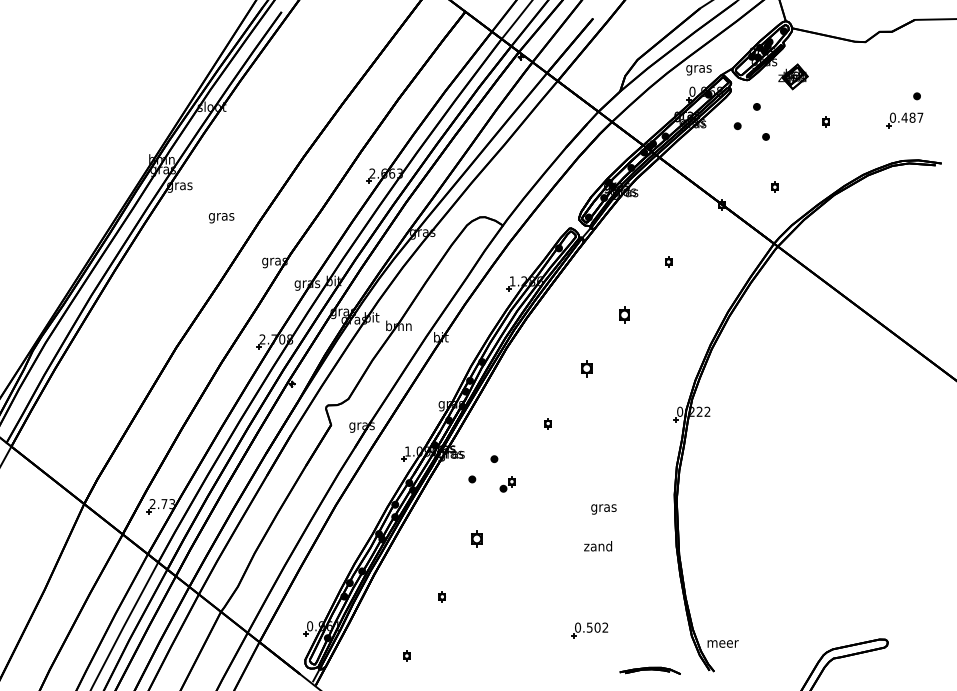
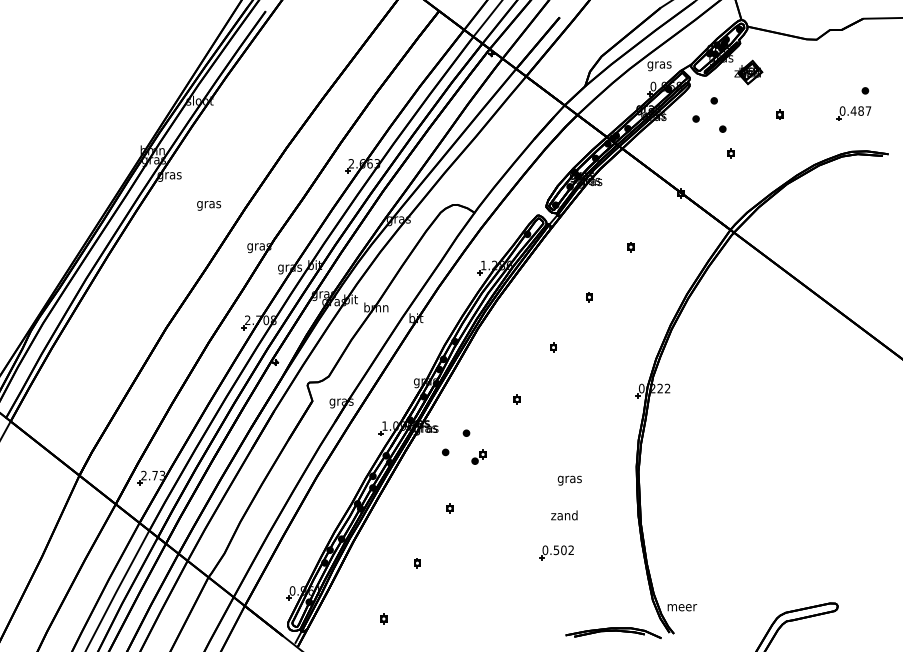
part: (774, 187) -> (730, 153), moved
part: (624, 315) -> (589, 297), size x0.62
part: (586, 368) -> (553, 347), size x0.62
part: (476, 538) -> (449, 508), size x0.62
part: (589, 630) -> (556, 552), moved
part: (650, 670) -> (613, 632), size x1.67

